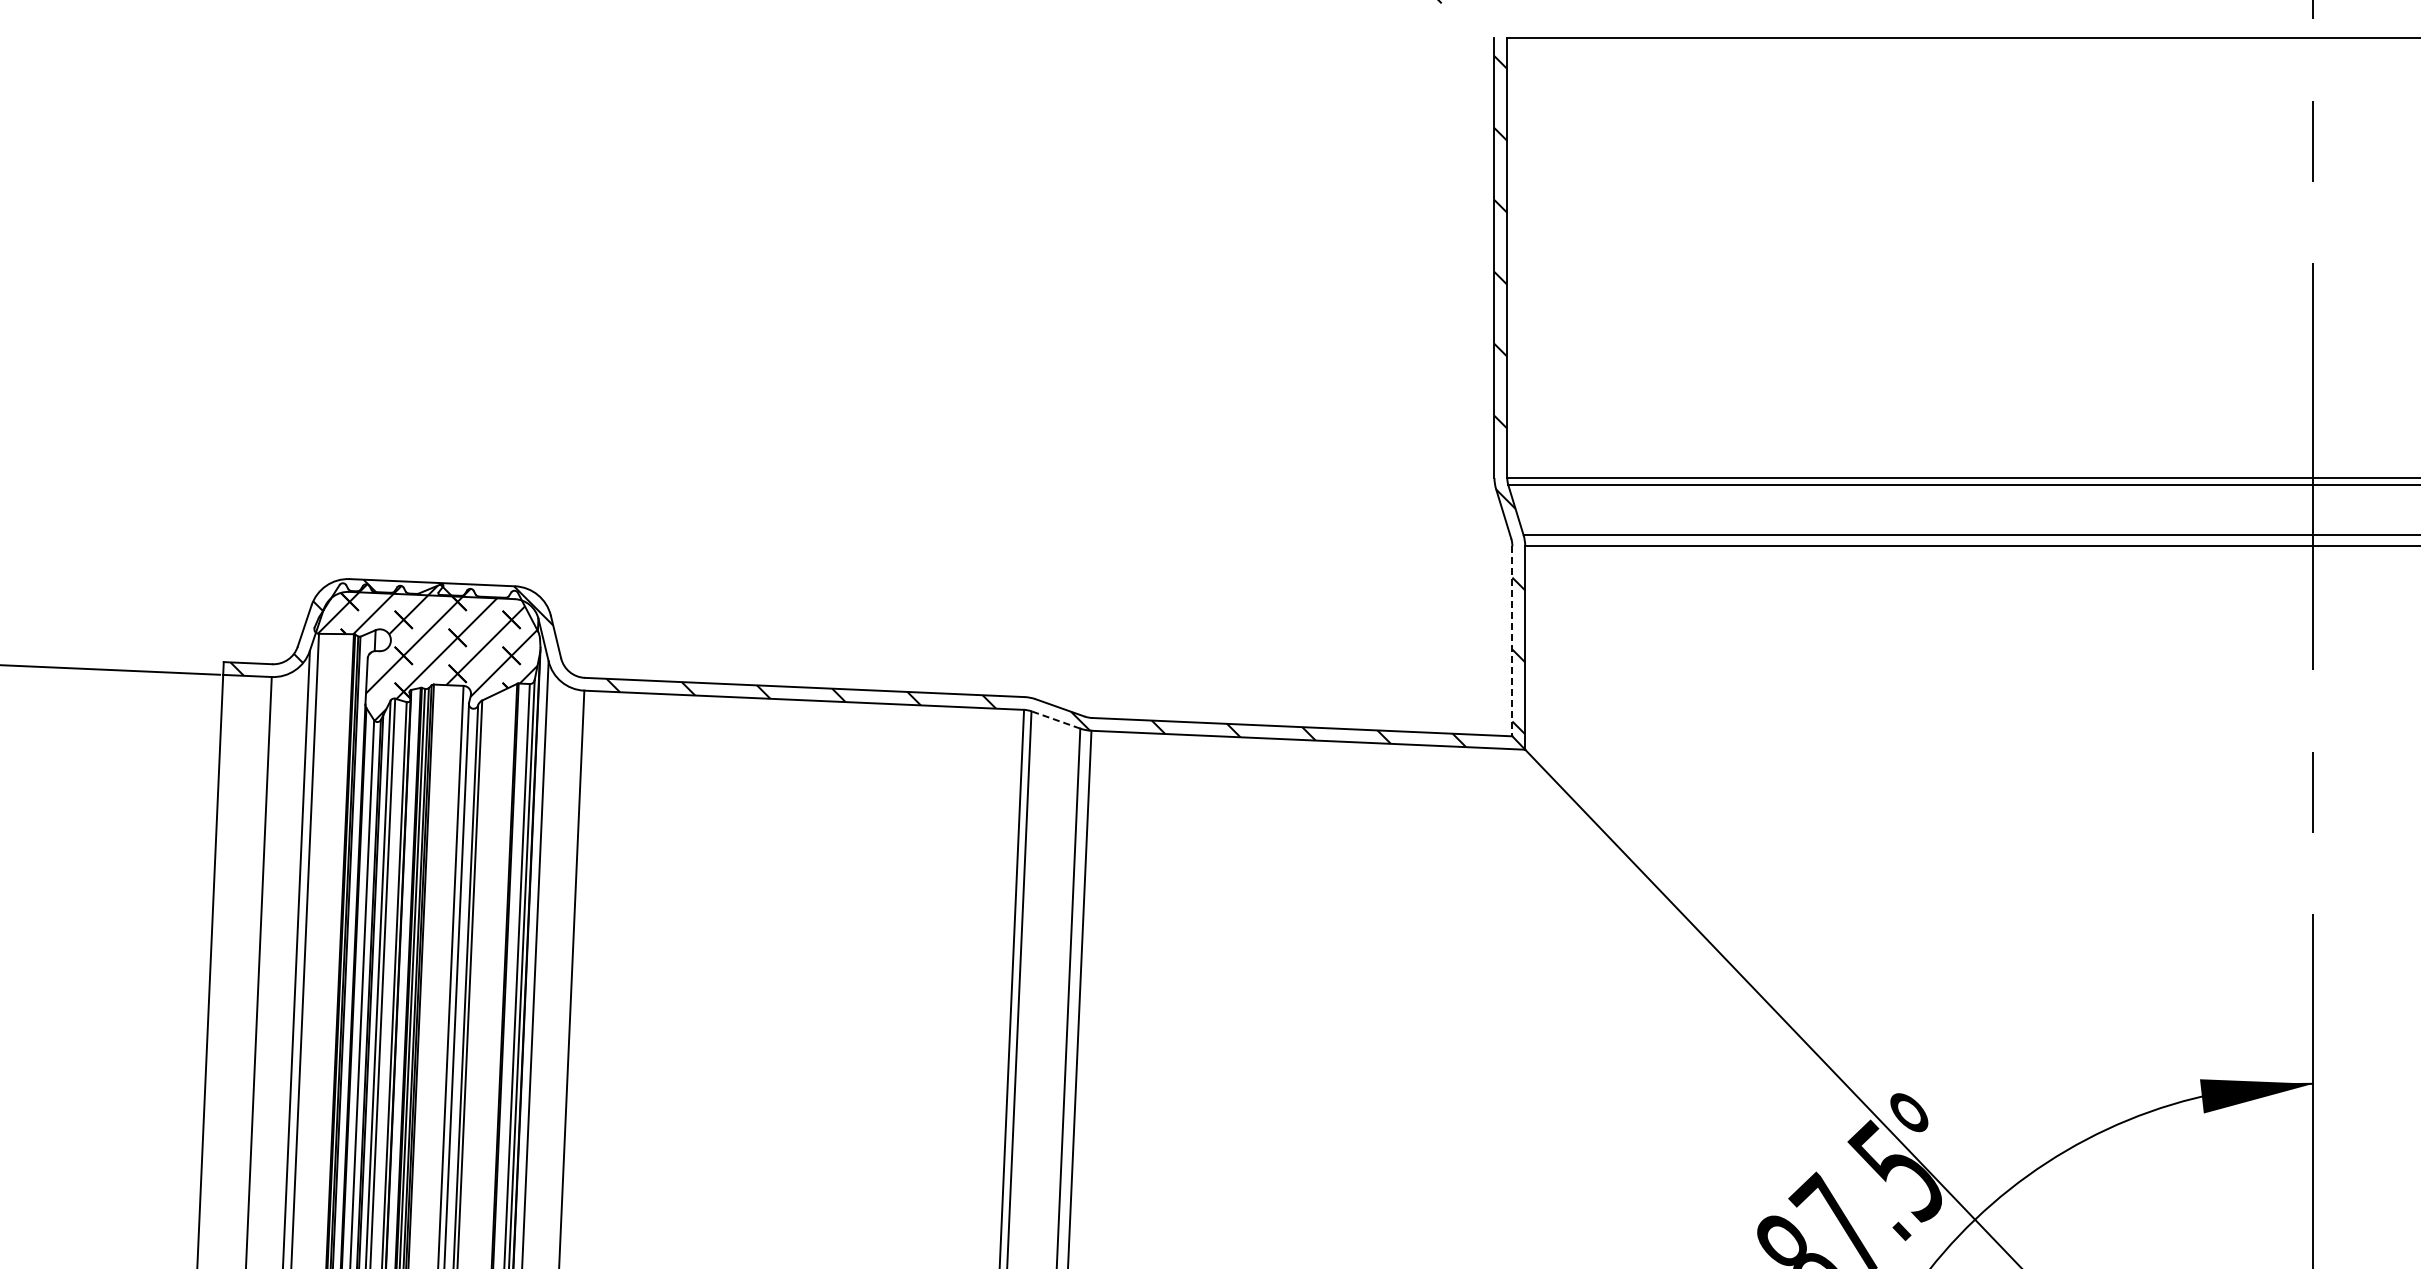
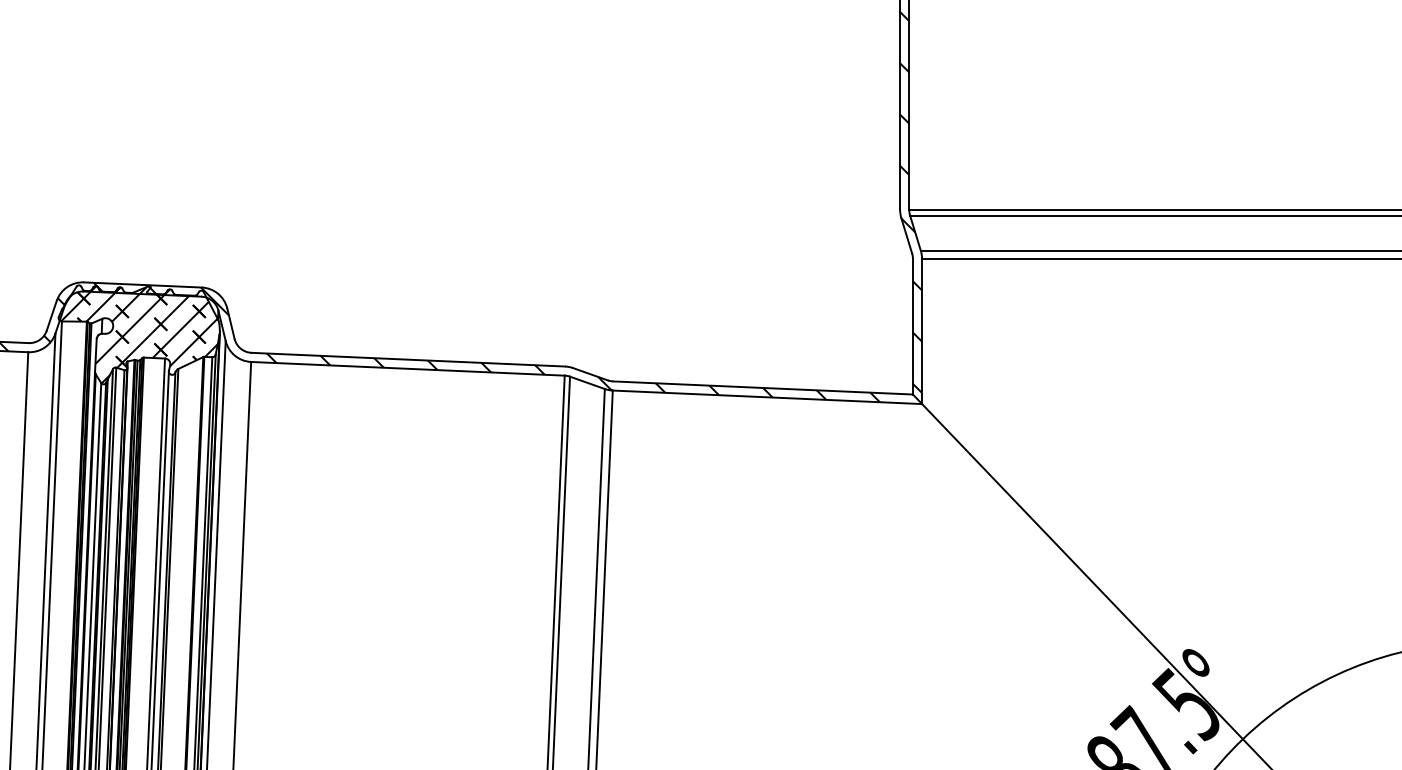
line: (1512, 641) -> (913, 326), dashed -> solid
line: (1055, 719) -> (587, 382), dashed -> solid

